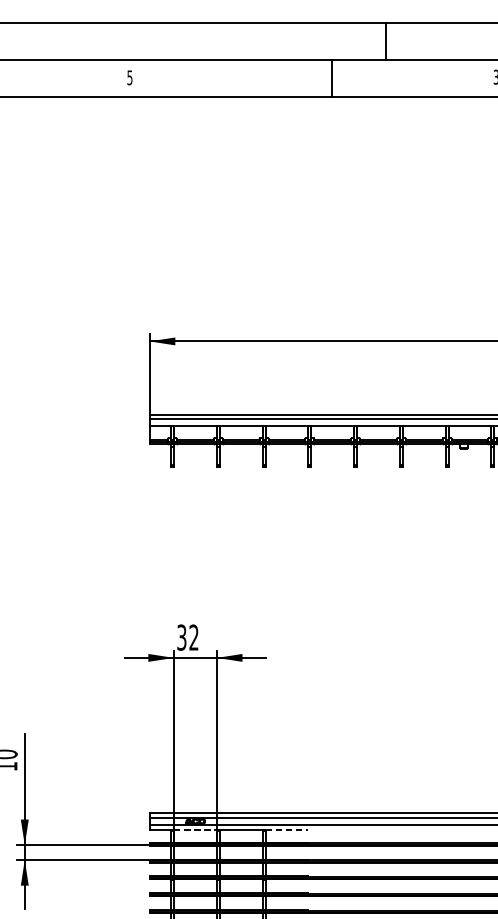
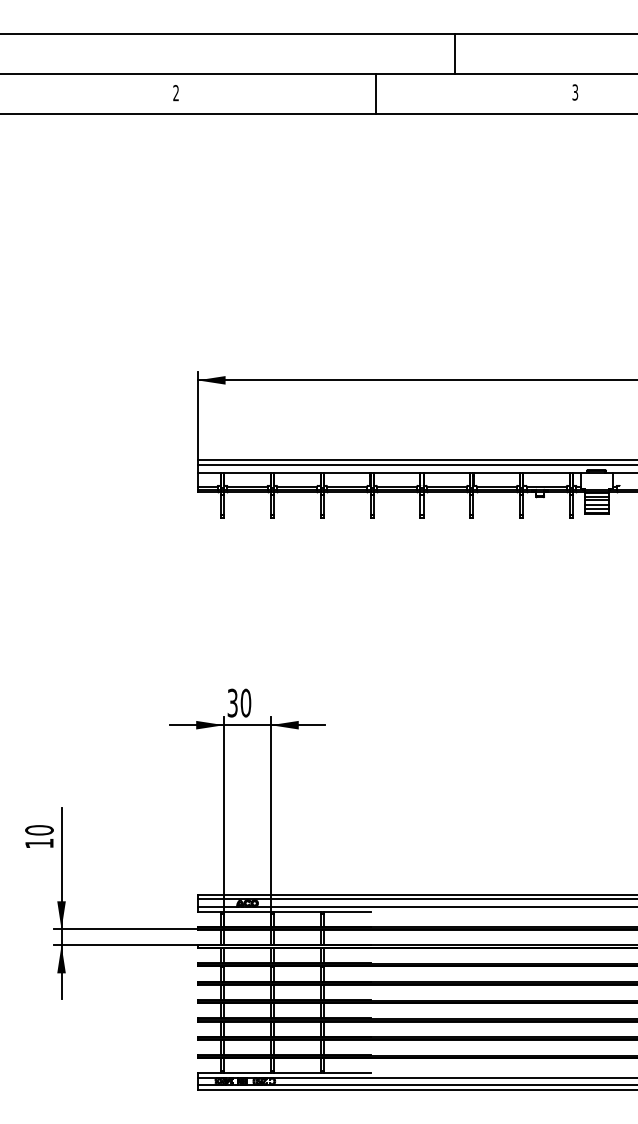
text: (129, 78) -> (175, 93), 5 -> 2
line: (332, 78) -> (375, 93), moved
text: (193, 637) -> (245, 702), 32 -> 30
line: (195, 829) -> (247, 912), dashed -> solid
line: (287, 829) -> (347, 912), dashed -> solid

